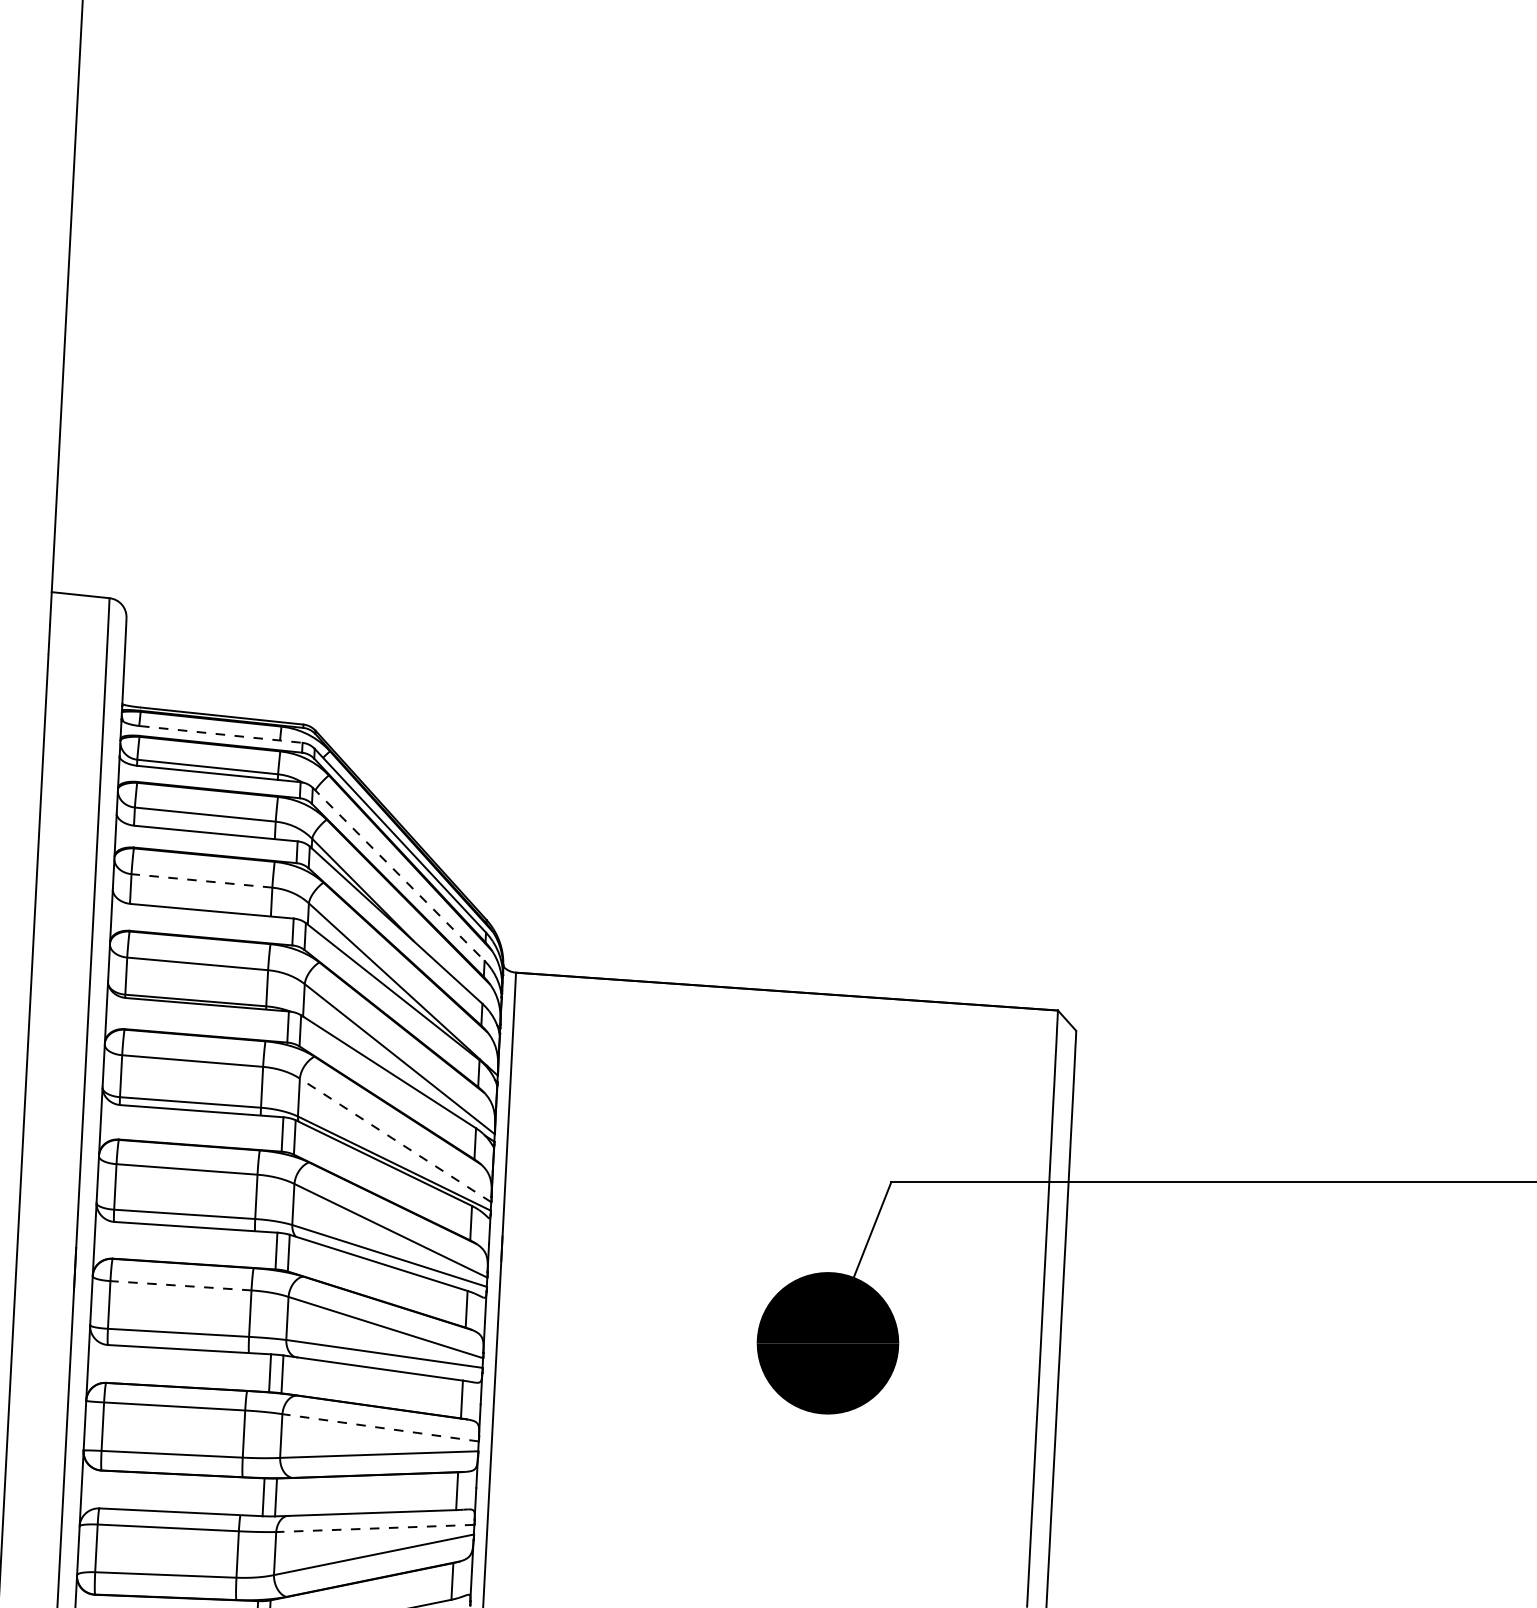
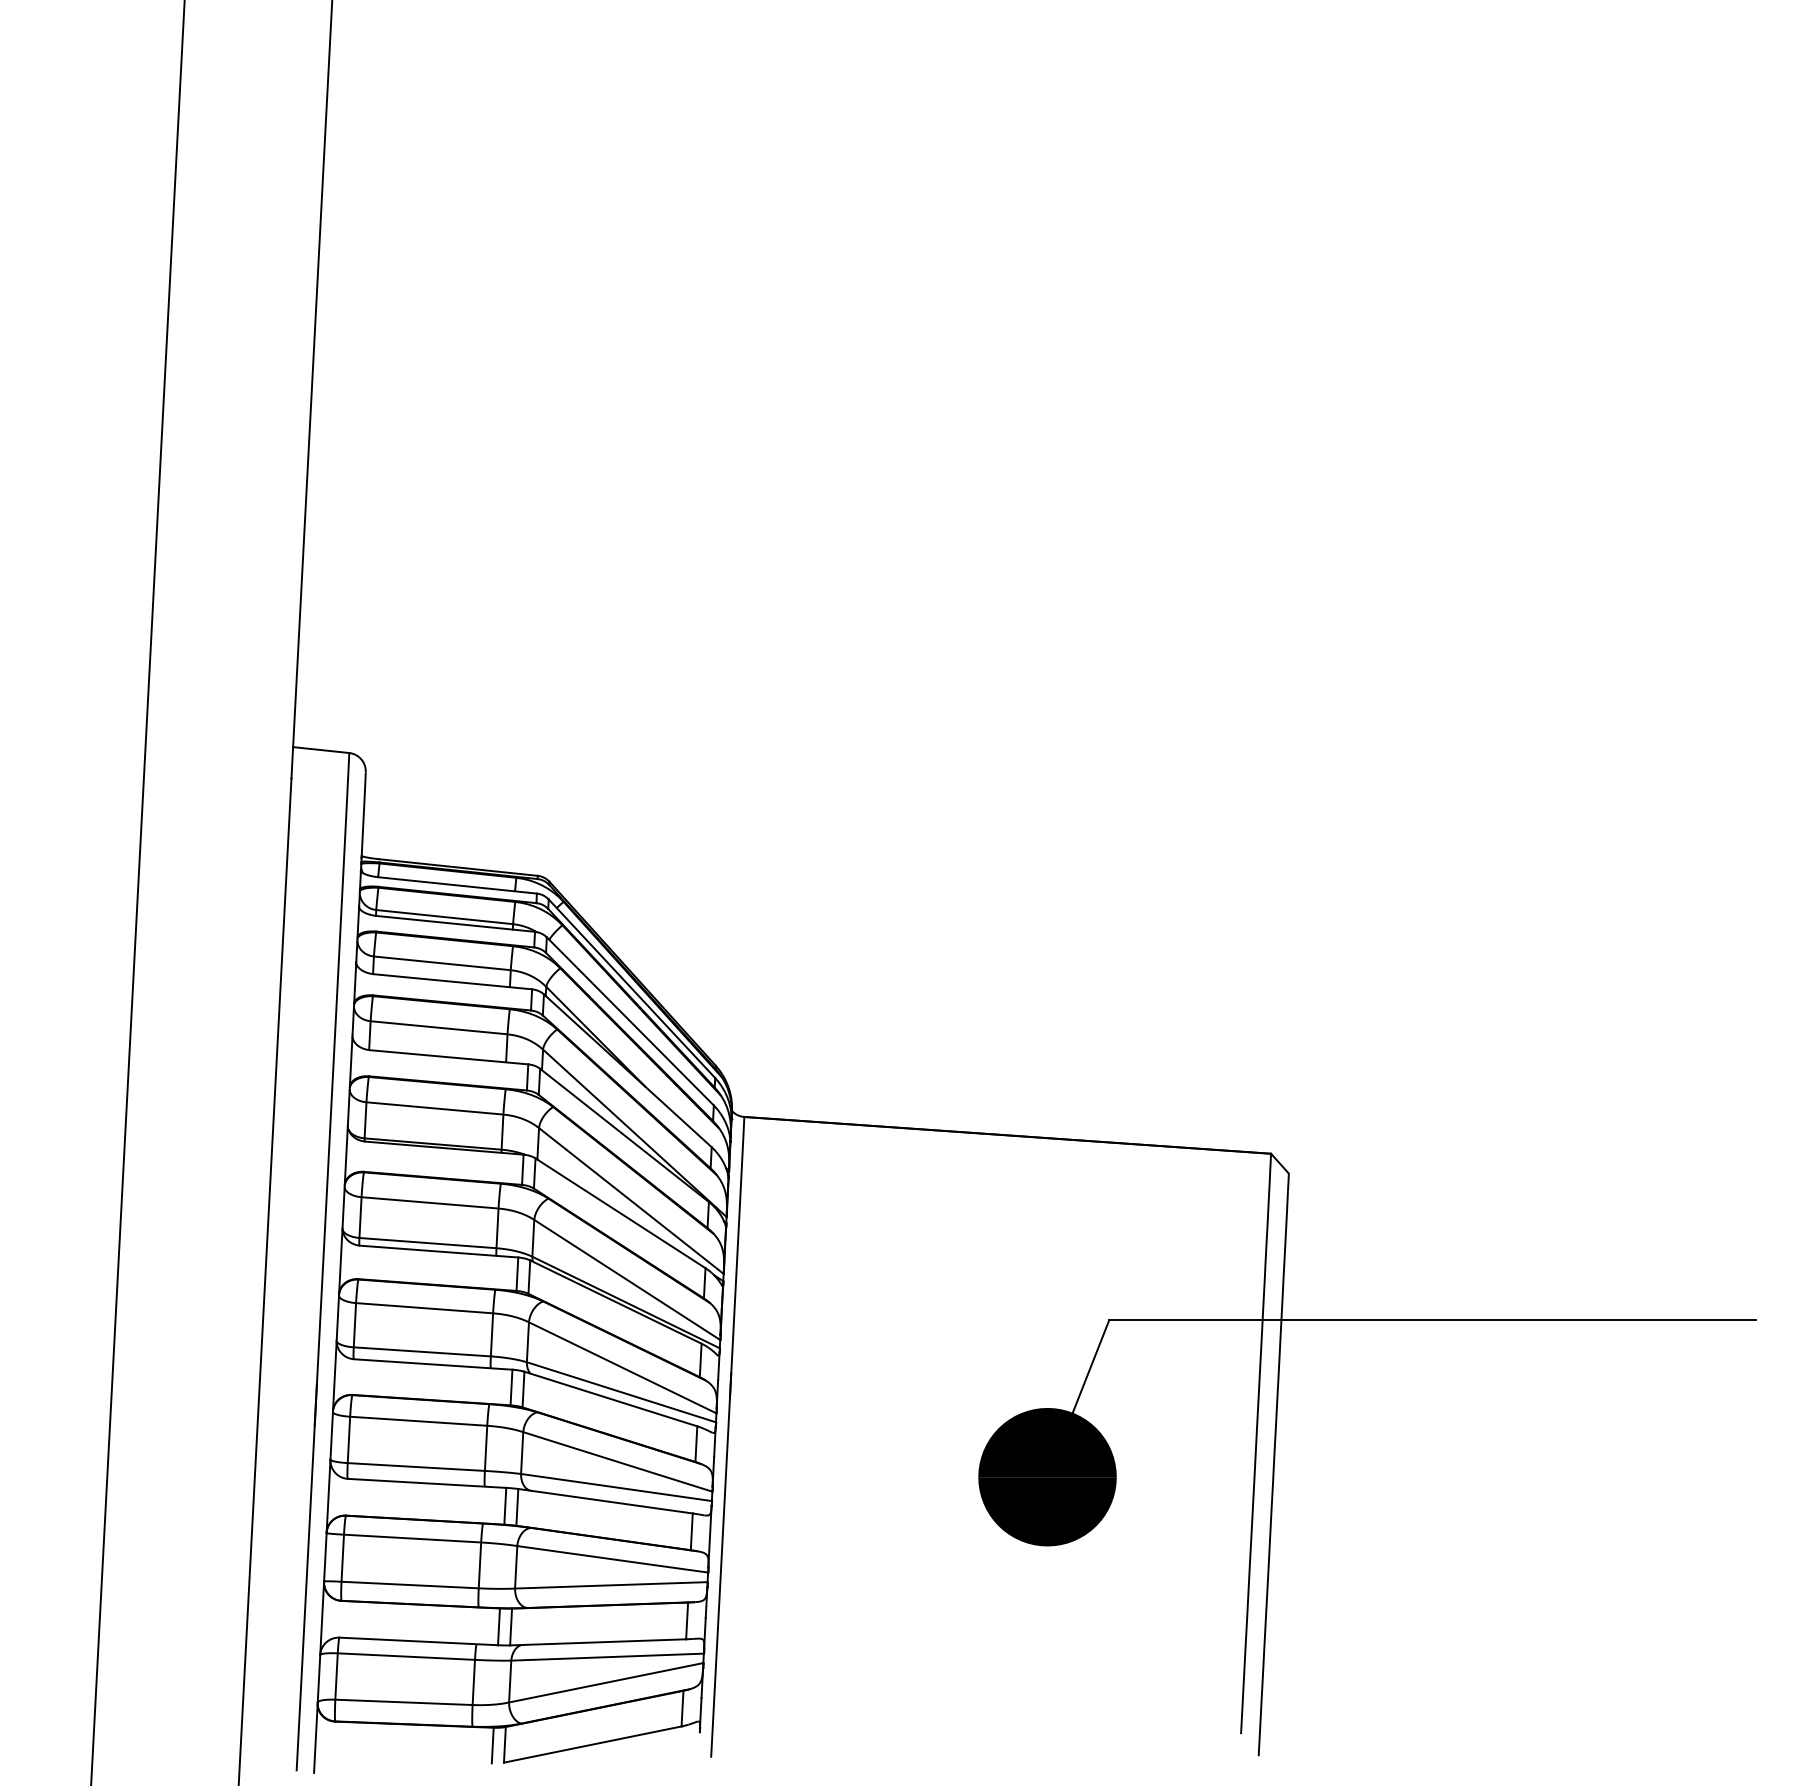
line: (221, 734) -> (458, 885), dashed -> solid
line: (398, 874) -> (630, 1021), dashed -> solid
line: (202, 880) -> (439, 1027), dashed -> solid
line: (394, 1139) -> (626, 1279), dashed -> solid
line: (180, 1286) -> (418, 1421), dashed -> solid
line: (380, 1427) -> (612, 1559), dashed -> solid
line: (375, 1528) -> (607, 1657), dashed -> solid

